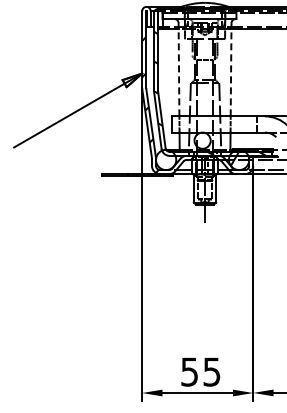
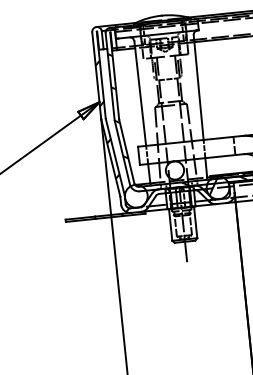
line: (179, 69) -> (140, 93), dashed -> solid
line: (231, 69) -> (199, 87), dashed -> solid

